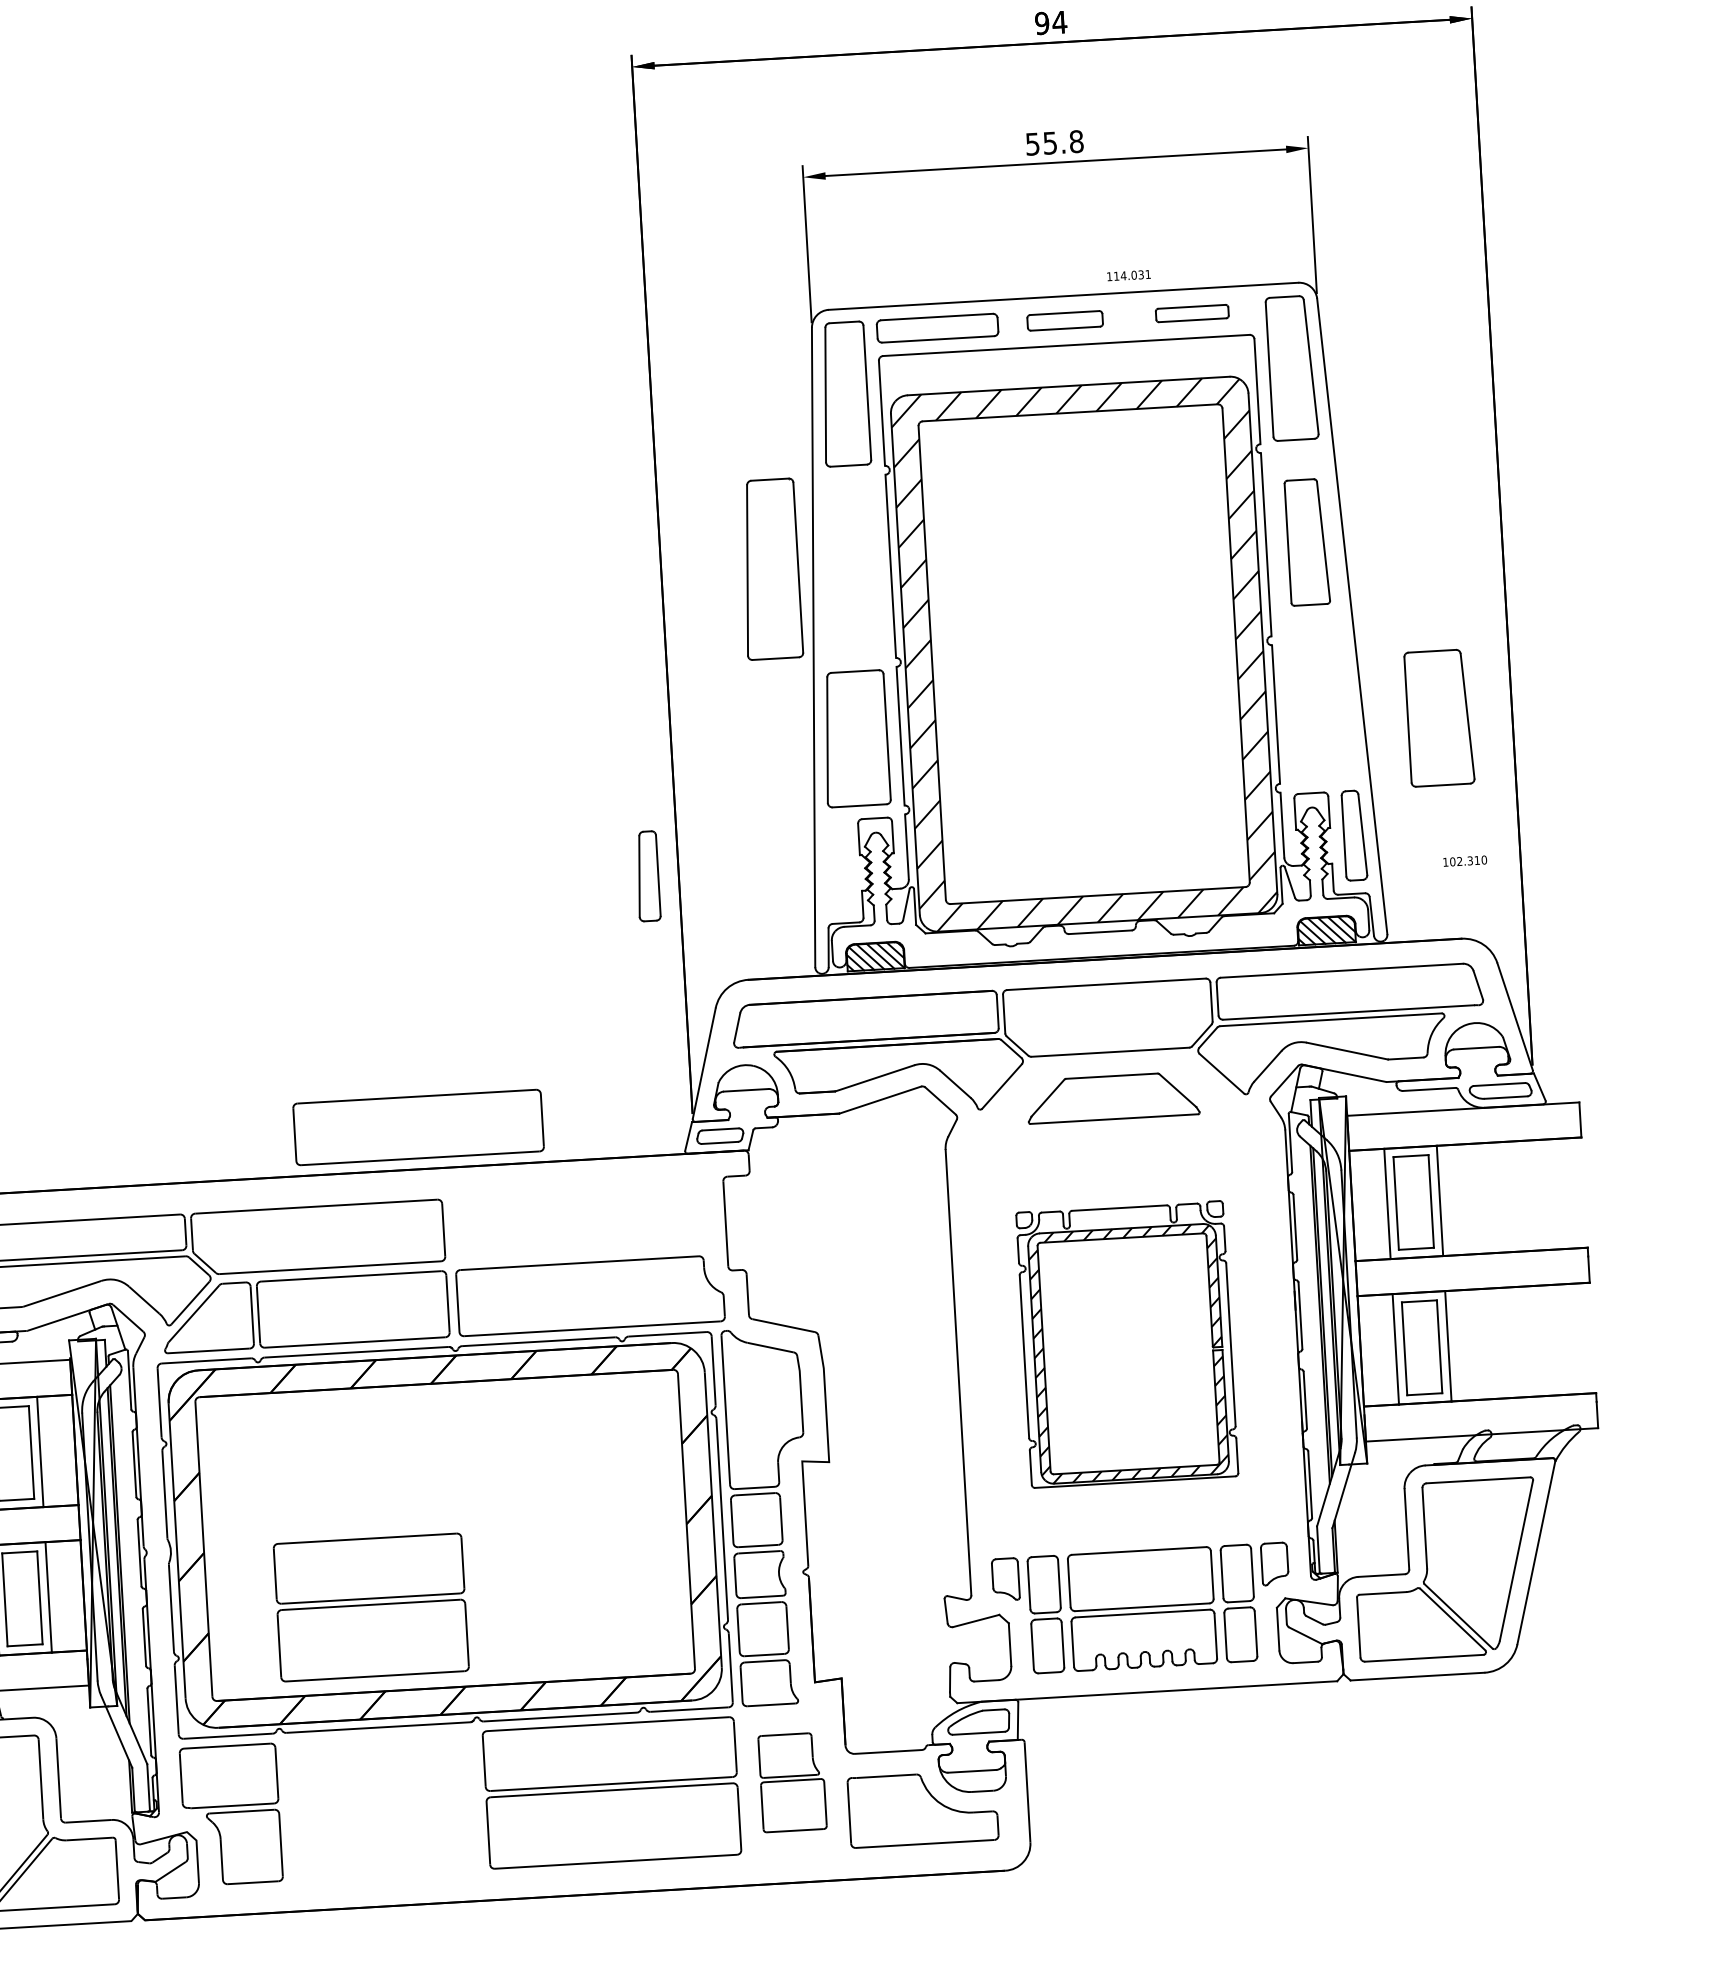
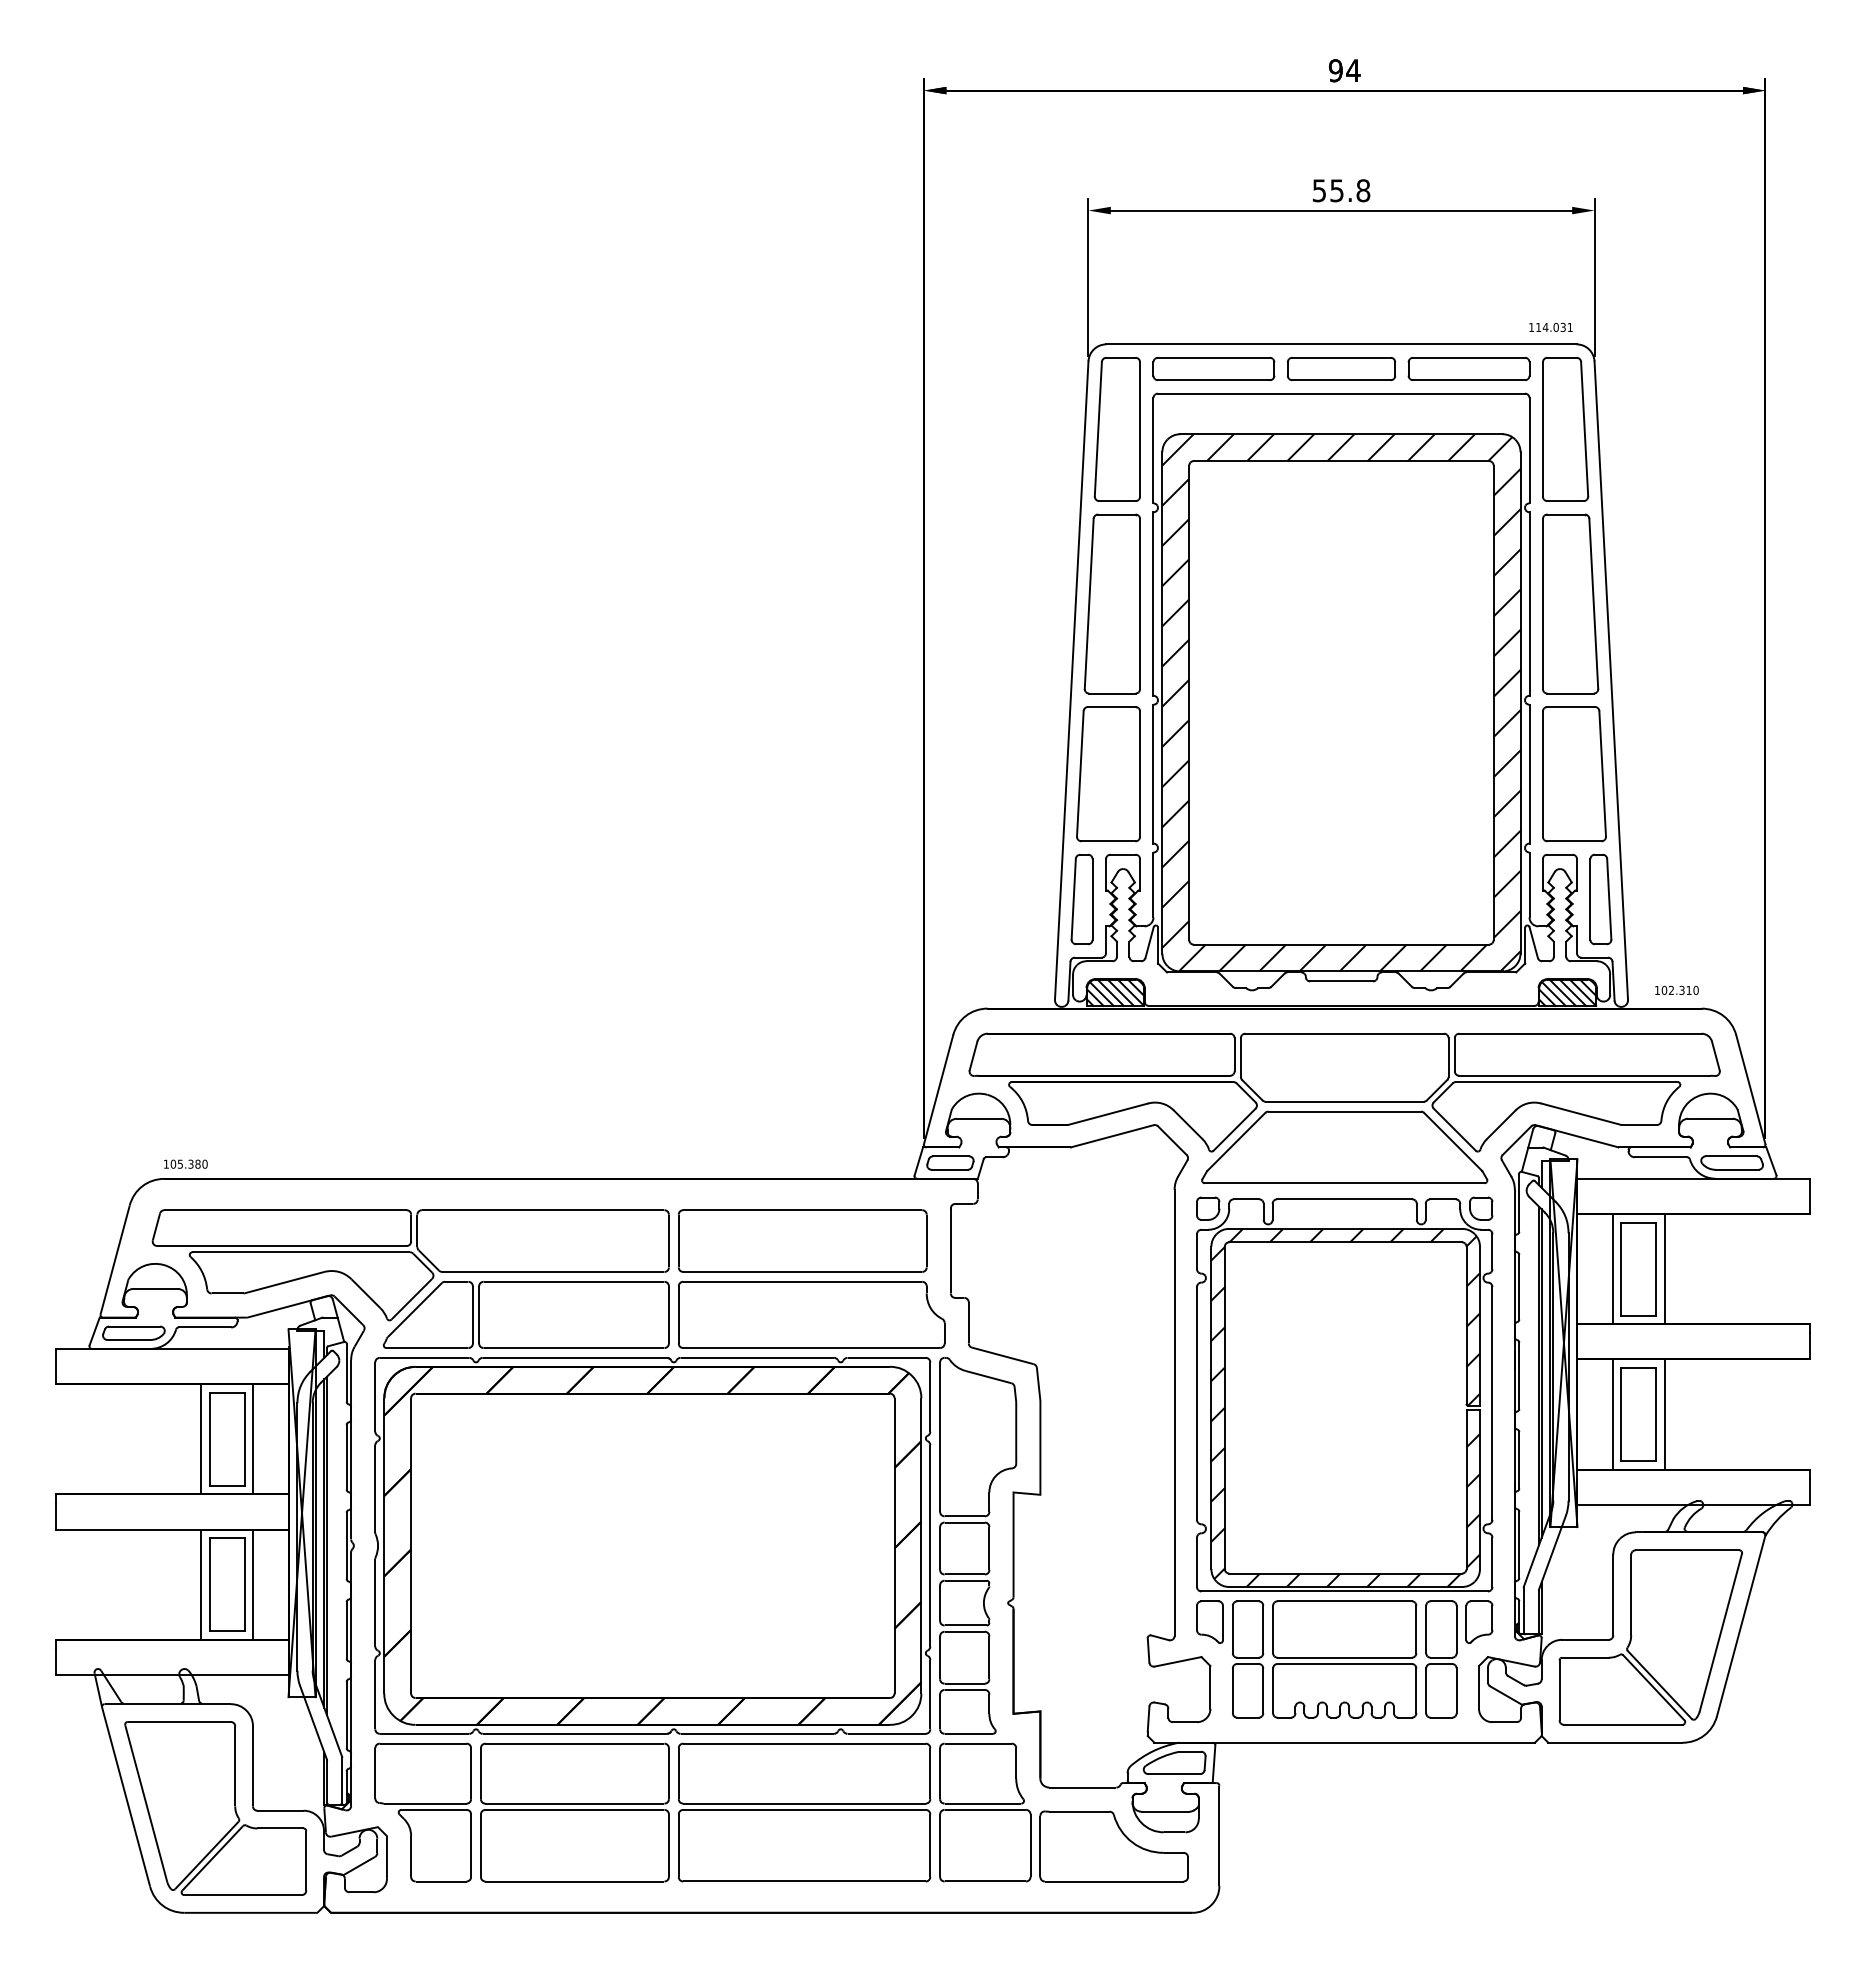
text: (1128, 274) -> (1550, 326), moved
part: (1191, 313) -> (1468, 368), size x1.67
part: (1064, 320) -> (1341, 368), size x1.43
part: (1307, 541) -> (1570, 603), size x1.43
part: (769, 568) -> (1111, 603), moved
part: (1439, 718) -> (1574, 774), moved
text: (1464, 860) -> (1676, 989), moved
part: (647, 876) -> (1081, 899), moved
part: (1112, 1096) -> (1344, 1146), size x1.67
part: (418, 1126) -> (802, 1240), moved
part: (1127, 1344) -> (1344, 1394), size x1.43
part: (370, 1607) -> (574, 1812), moved
part: (792, 1782) -> (985, 1812), size x1.43

